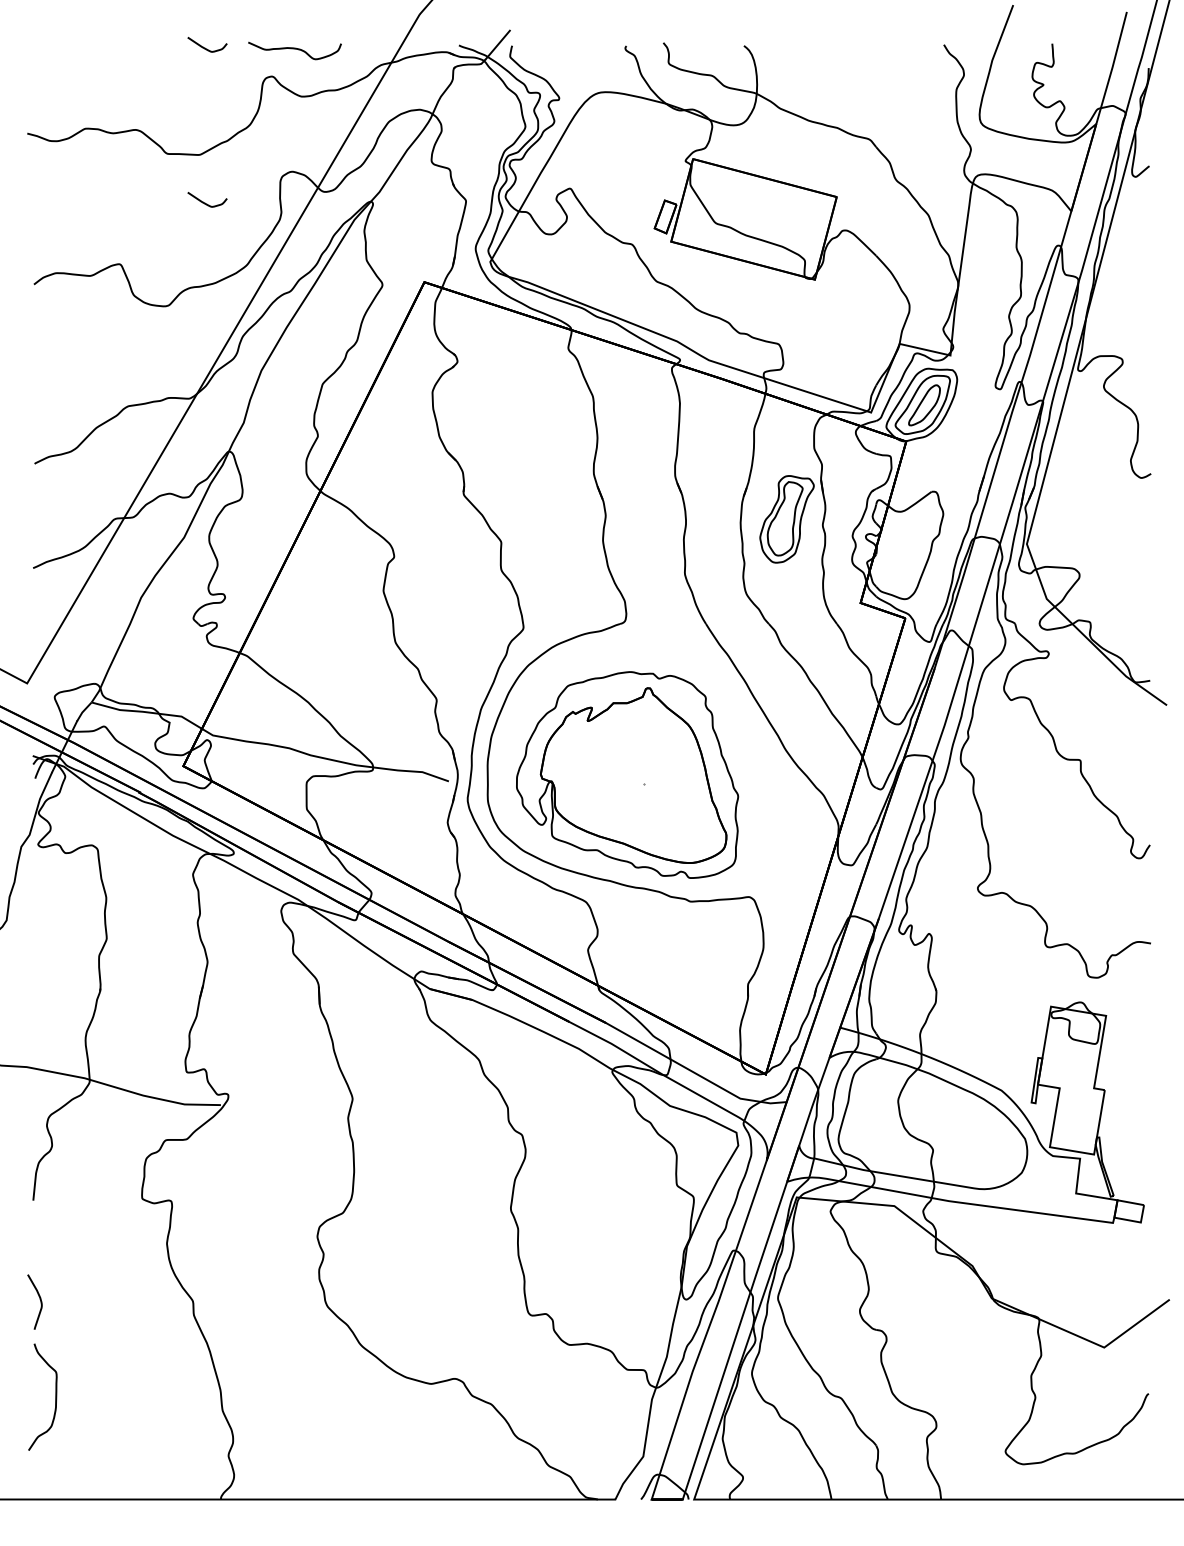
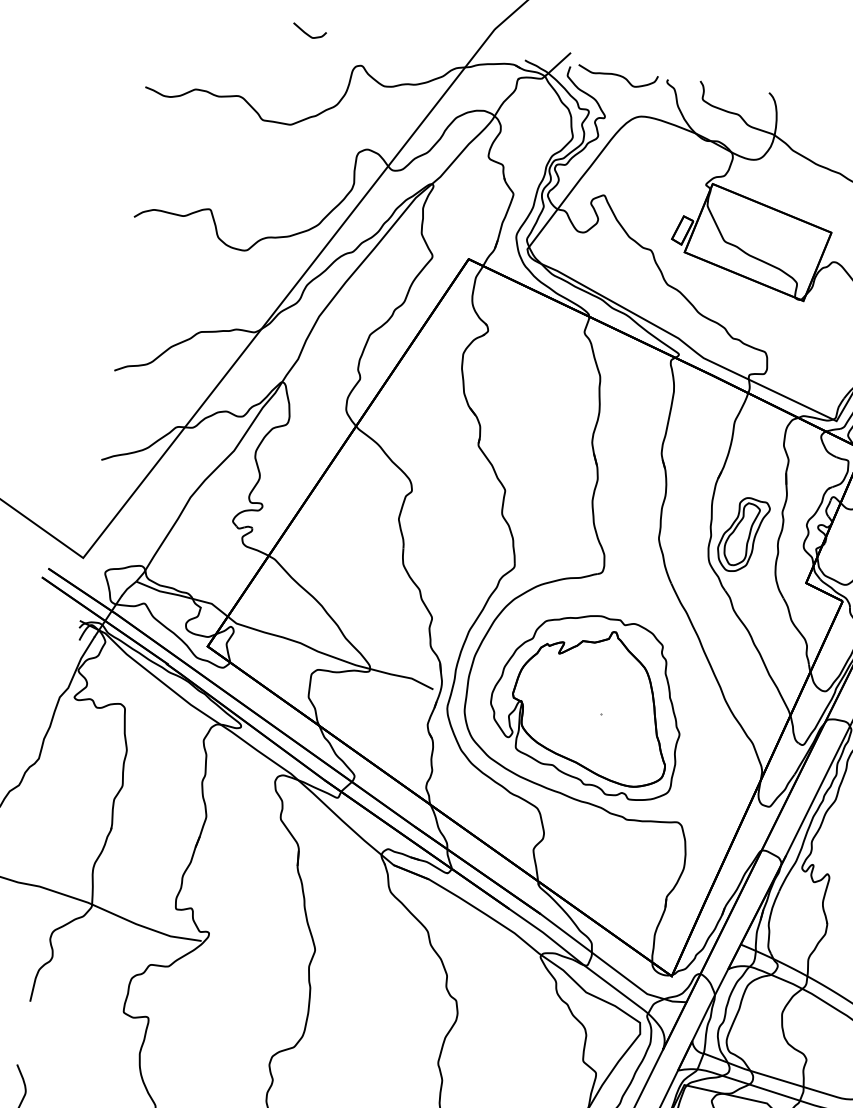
curve: (294, 49) -> (617, 75), moved
curve: (205, 202) -> (290, 166), removed
part: (786, 519) -> (742, 535), moved

